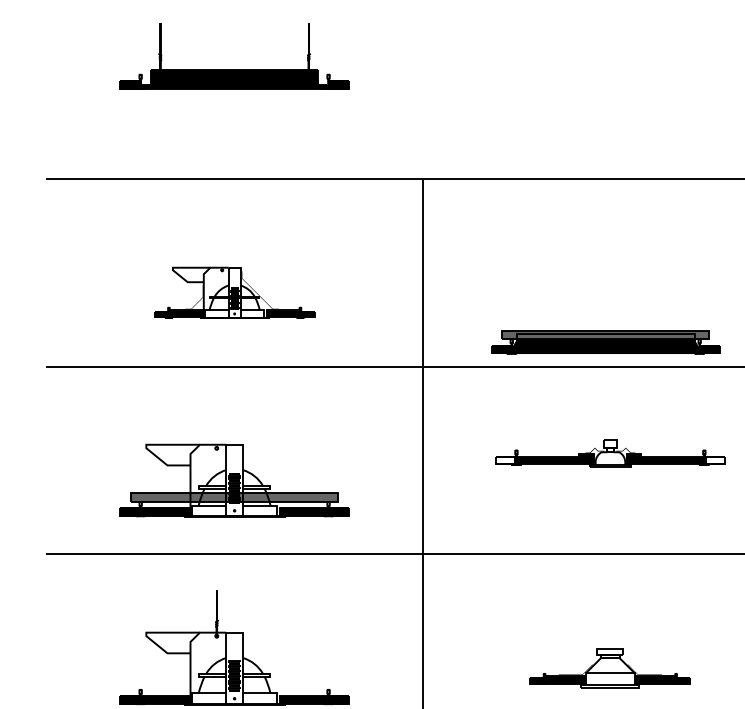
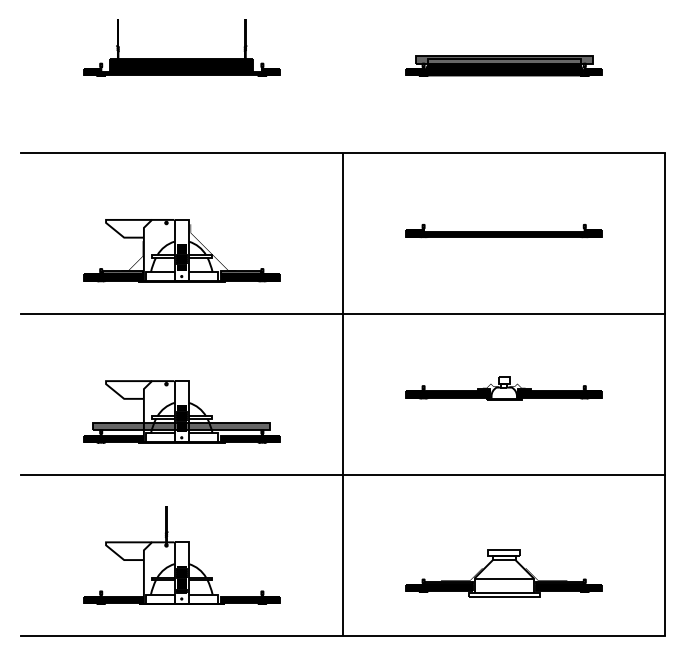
part: (609, 270) -> (503, 231), added
part: (234, 292) -> (181, 250), size x1.43
part: (604, 341) -> (503, 65), moved
fill: (505, 460) -> (414, 394), added
fill: (715, 460) -> (594, 394), added
part: (609, 668) -> (503, 573), size x1.43

